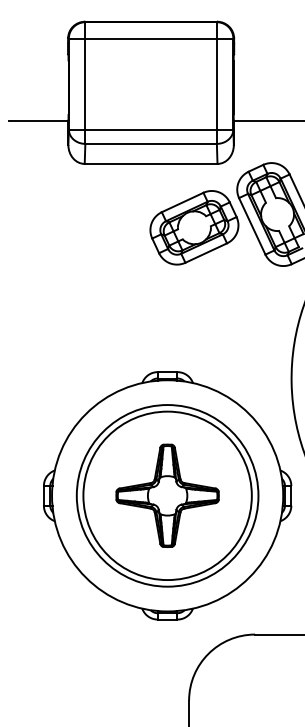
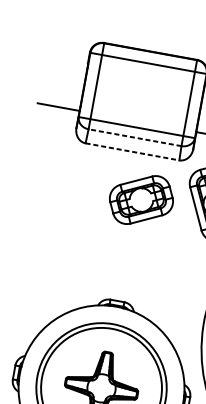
line: (151, 143) -> (135, 137), solid -> dashed
line: (151, 163) -> (132, 151), solid -> dashed
part: (194, 227) -> (141, 199), moved

